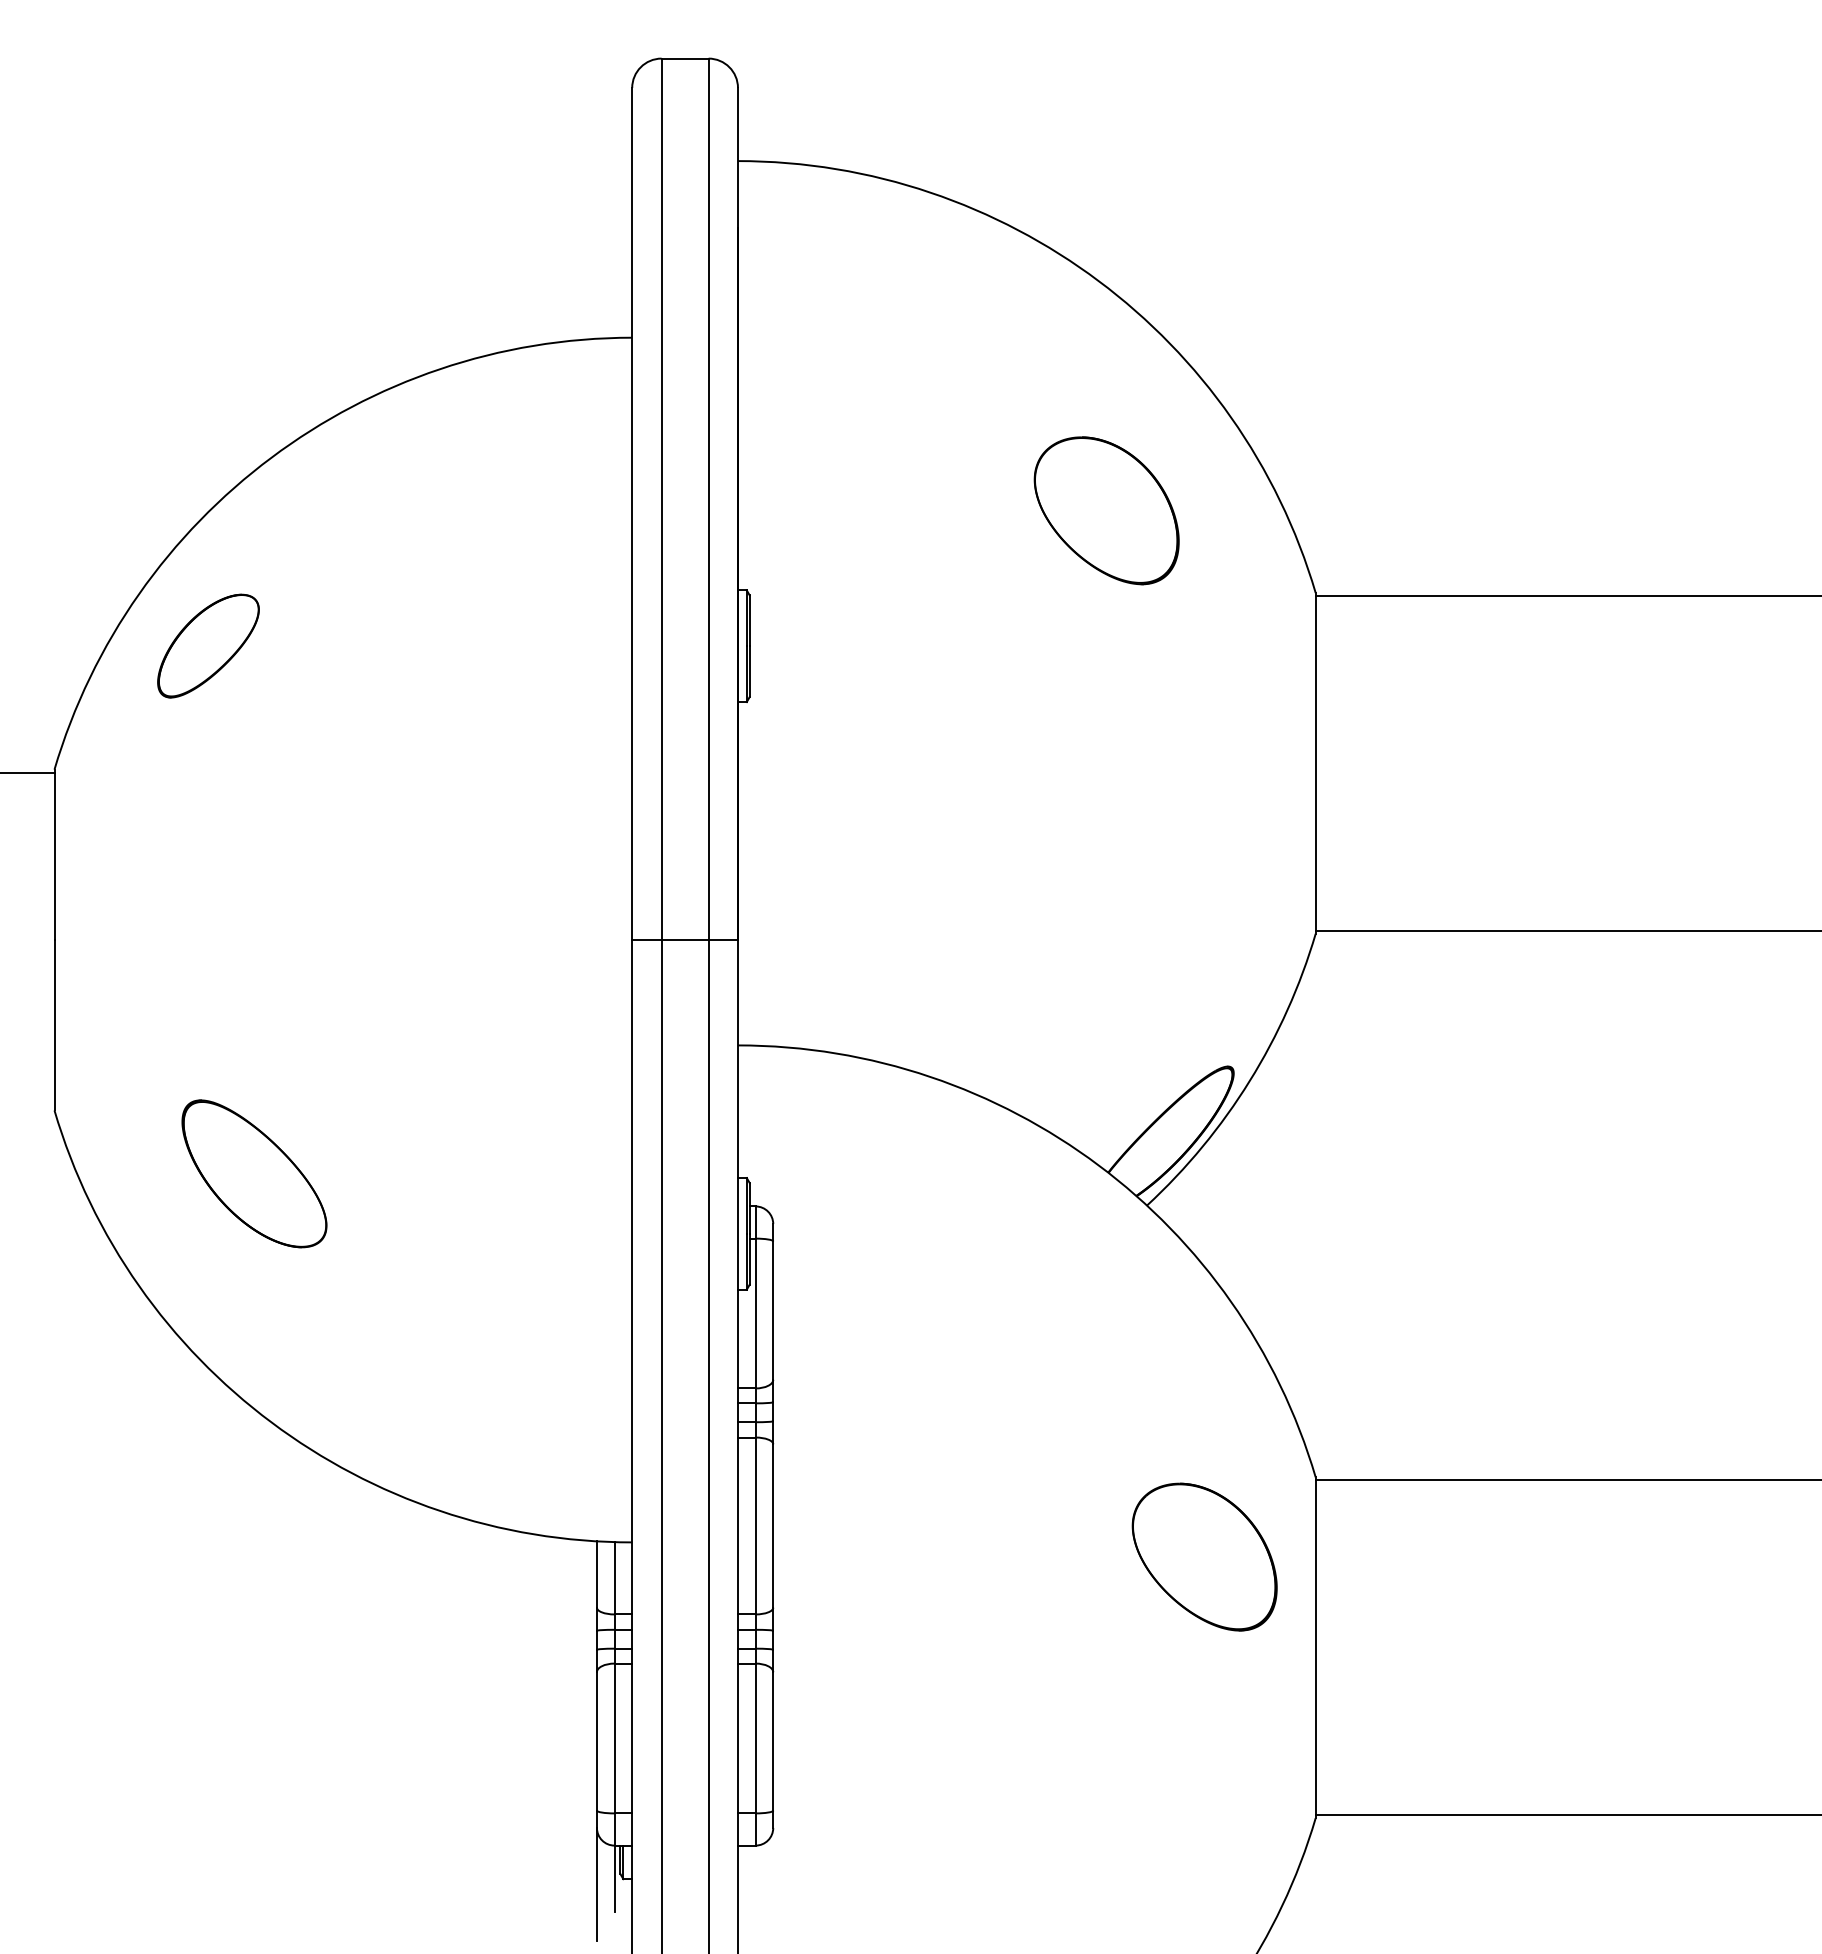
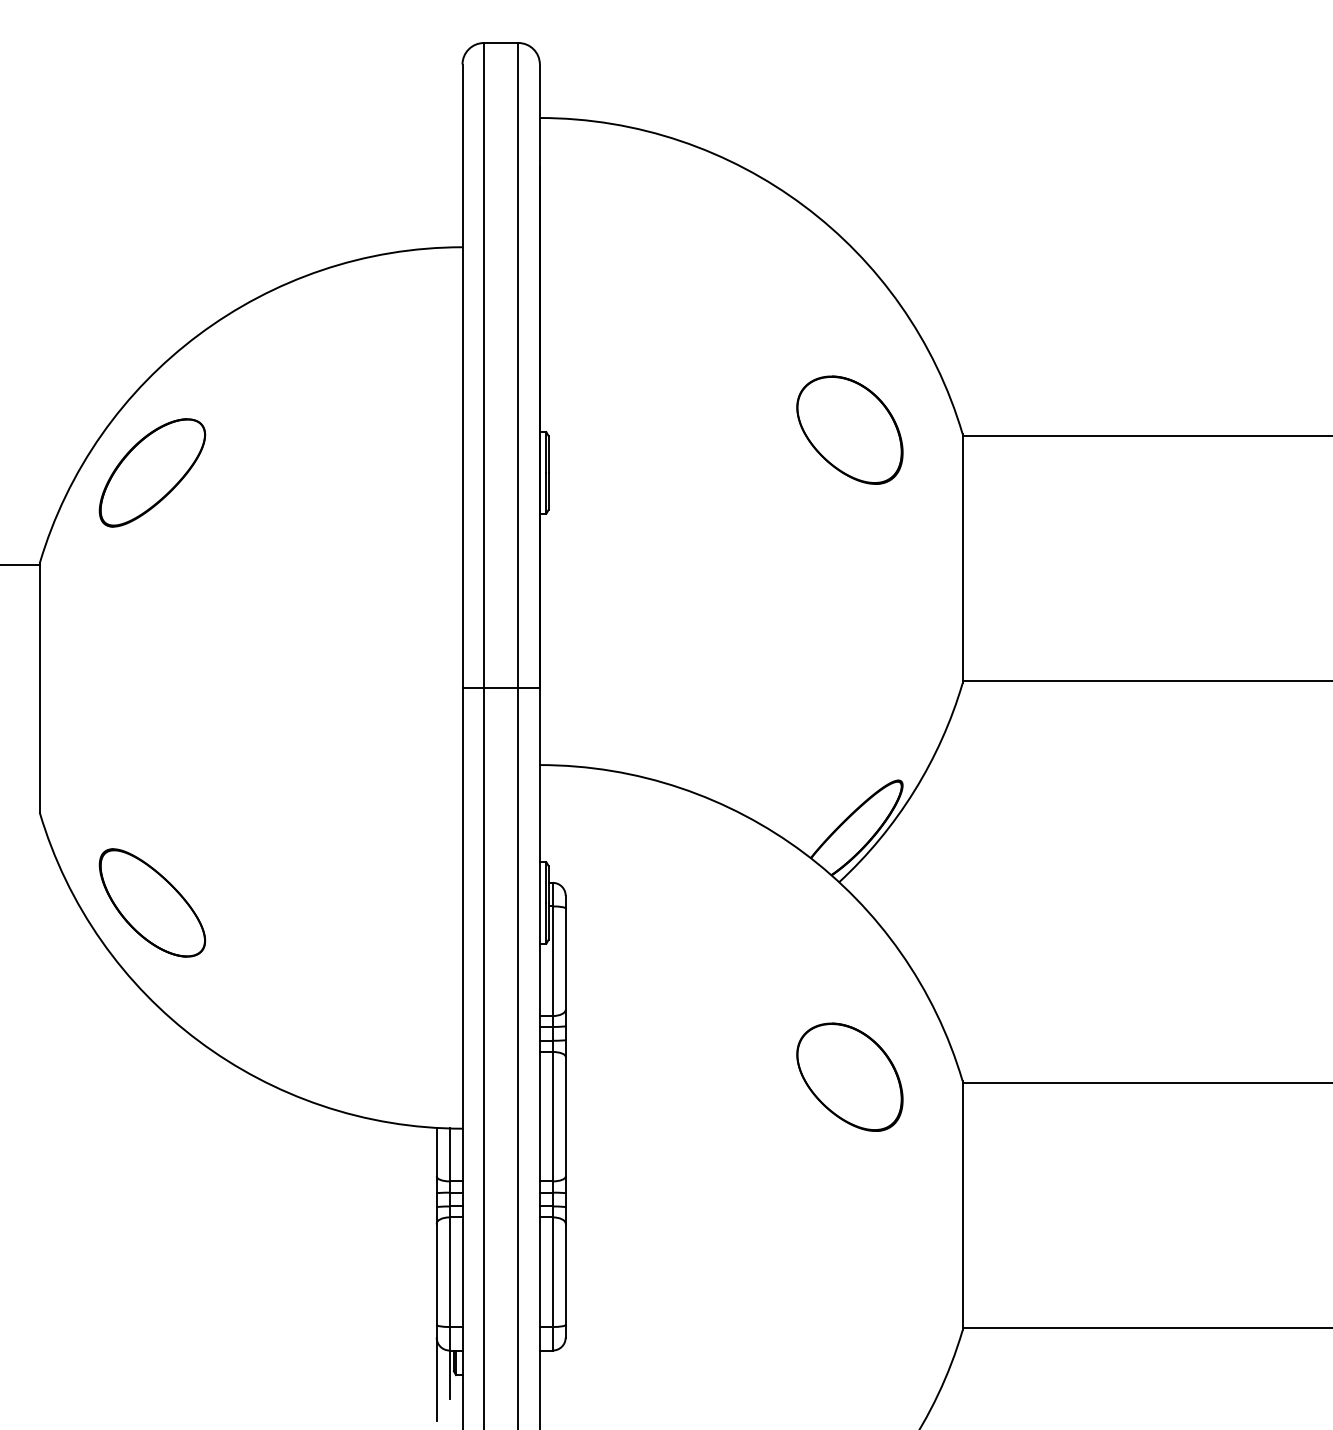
part: (1106, 510) -> (849, 430), moved
part: (208, 645) -> (152, 472), size x1.43
part: (254, 1173) -> (152, 902), moved
part: (1204, 1556) -> (849, 1076), moved

